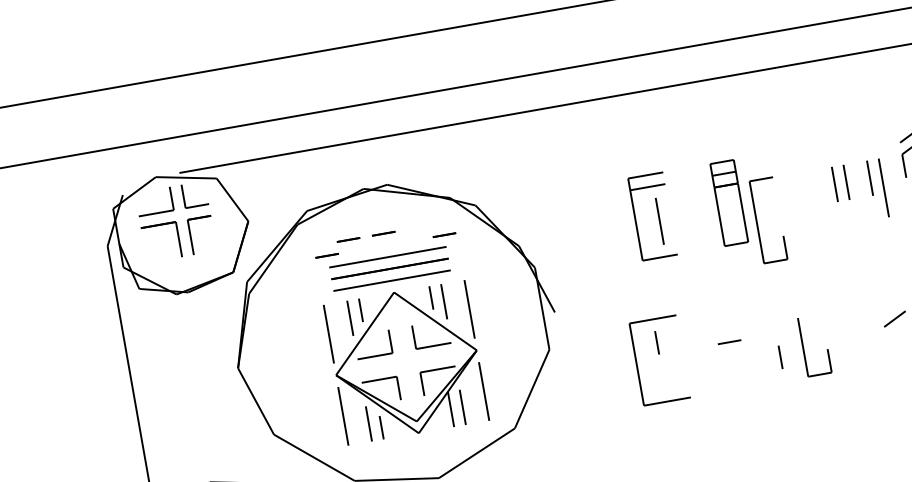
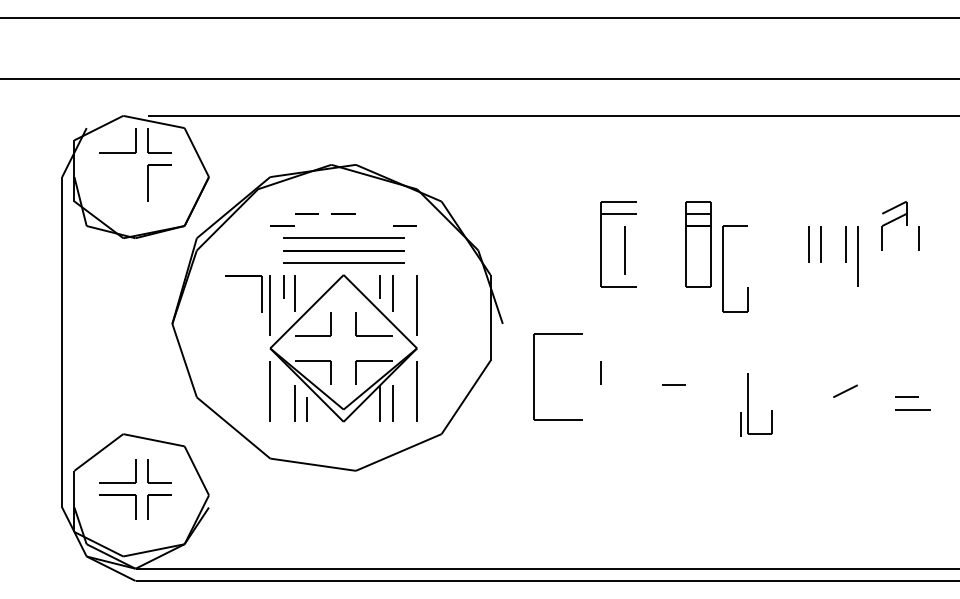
part: (158, 225) -> (243, 276), moved
line: (360, 309) -> (283, 286), moved
line: (780, 357) -> (740, 424), moved
part: (636, 363) -> (534, 376), moved

